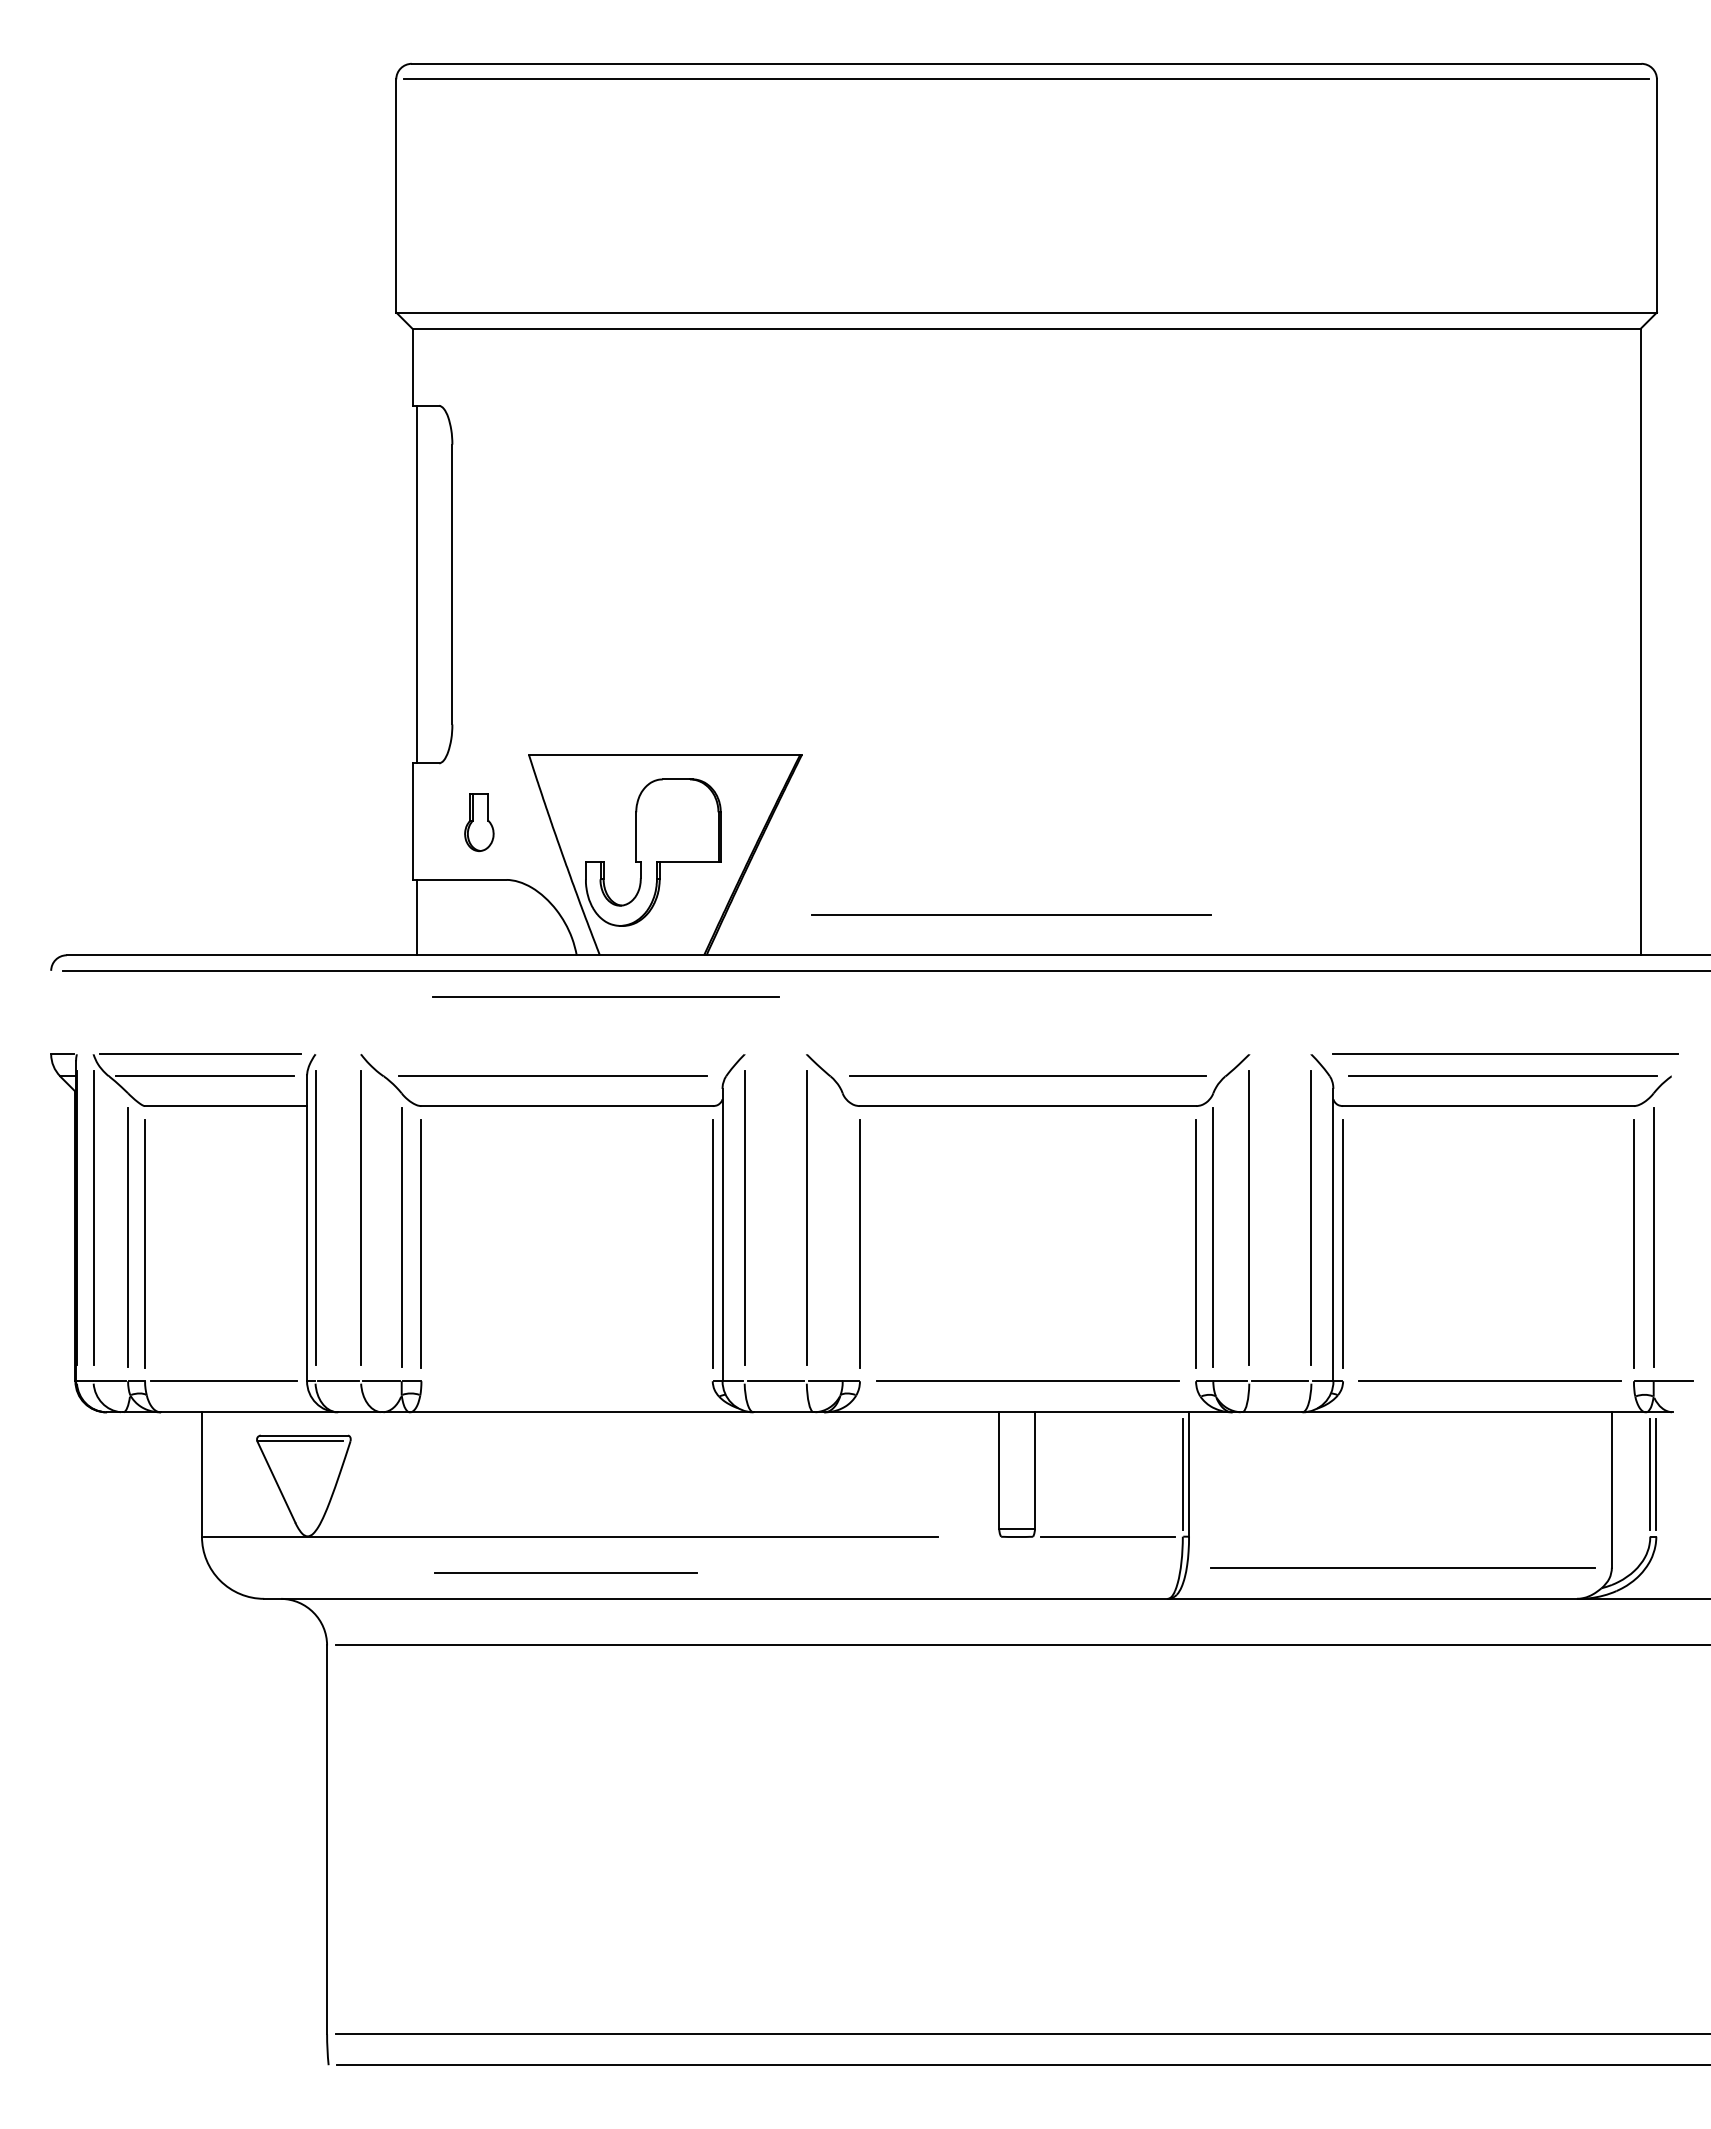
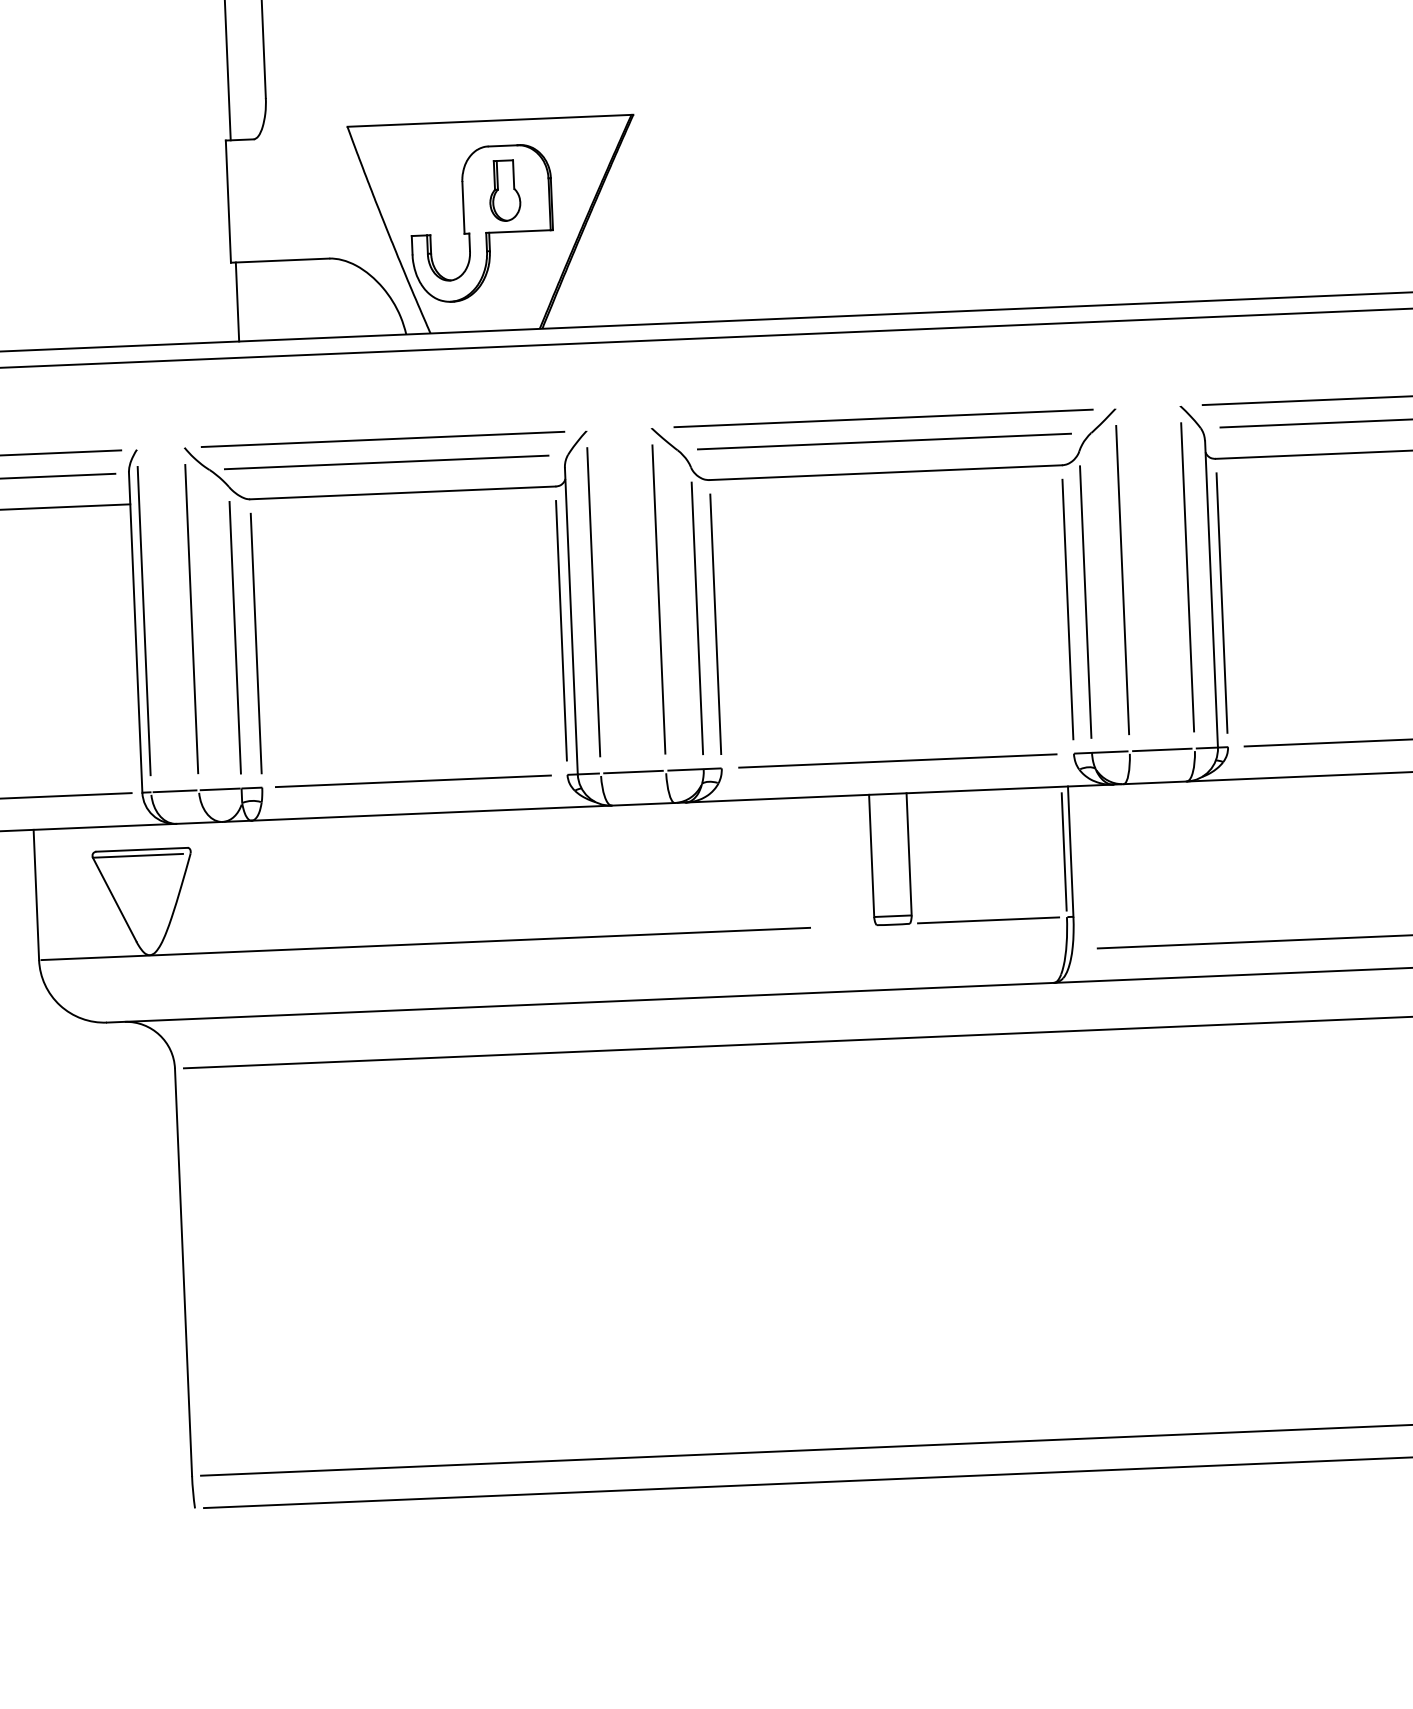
part: (479, 822) -> (504, 190), moved
line: (1011, 914) -> (883, 417), moved
line: (605, 996) -> (382, 438), moved
line: (842, 1236) -> (697, 617), added
line: (565, 1572) -> (413, 780), moved

